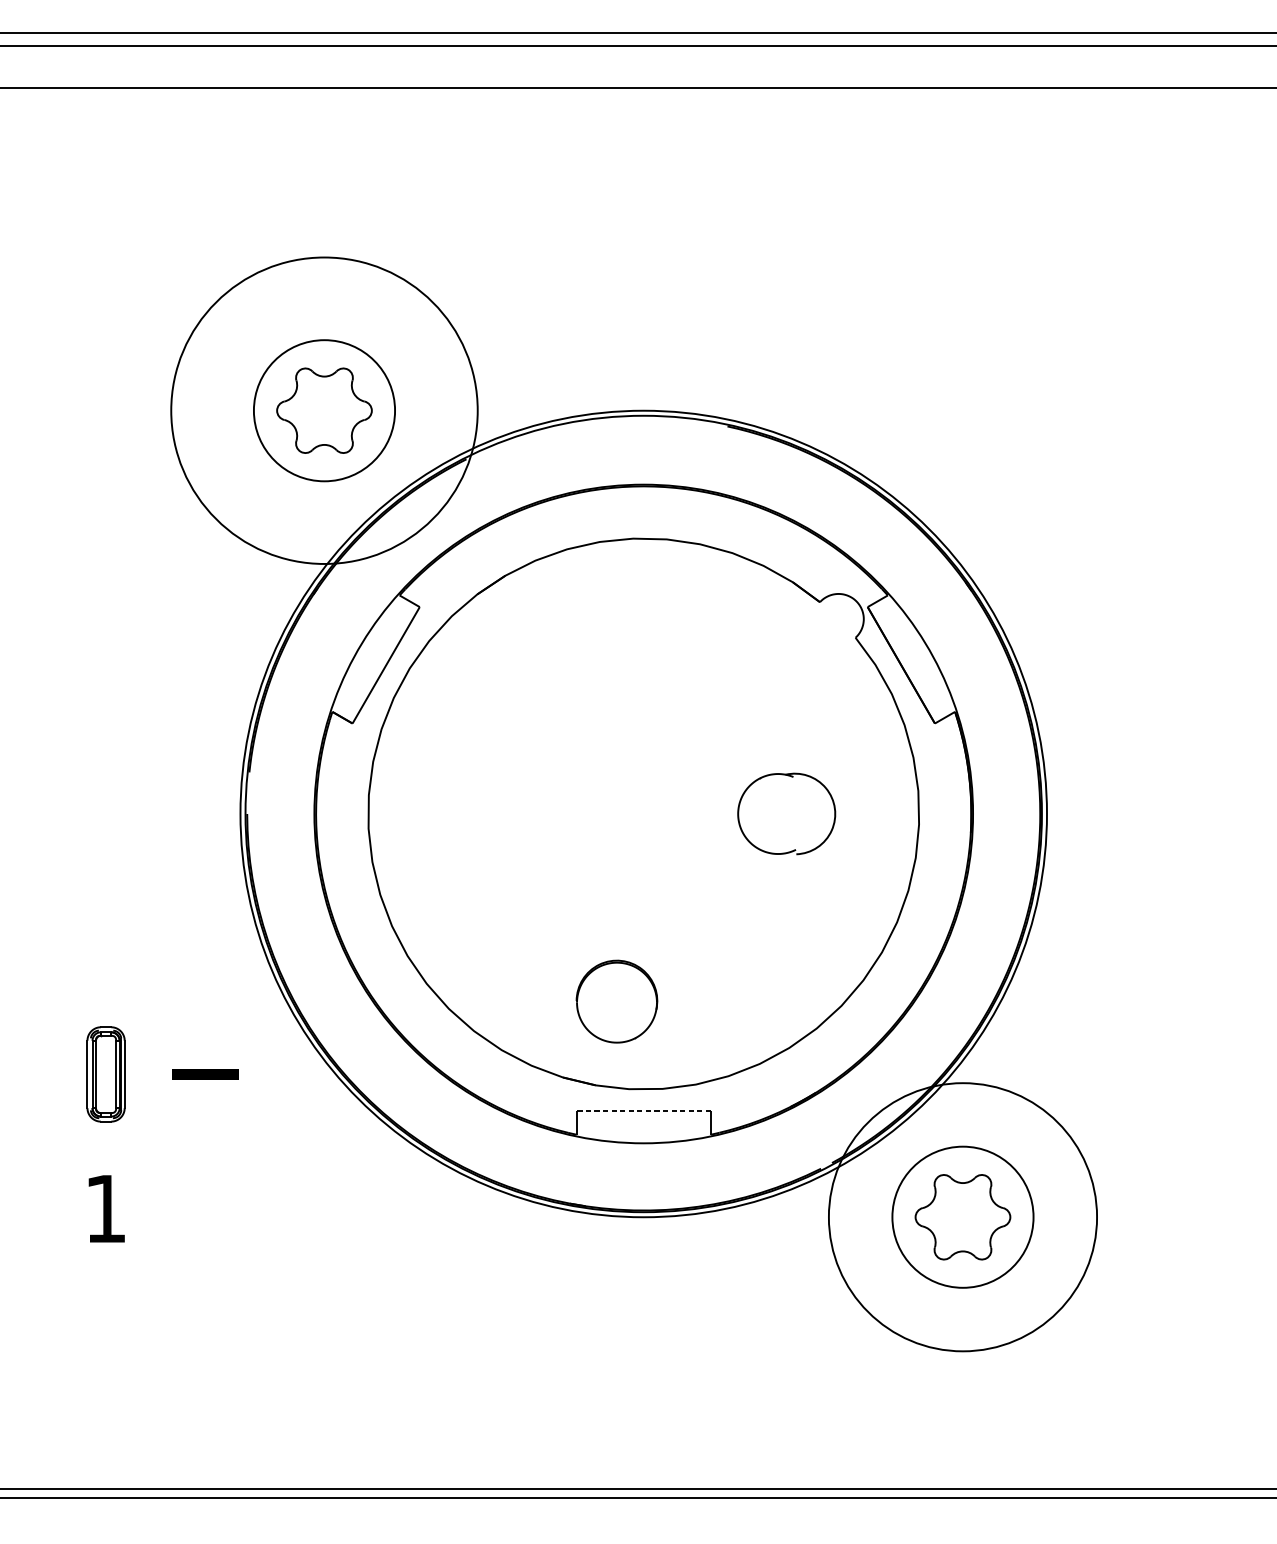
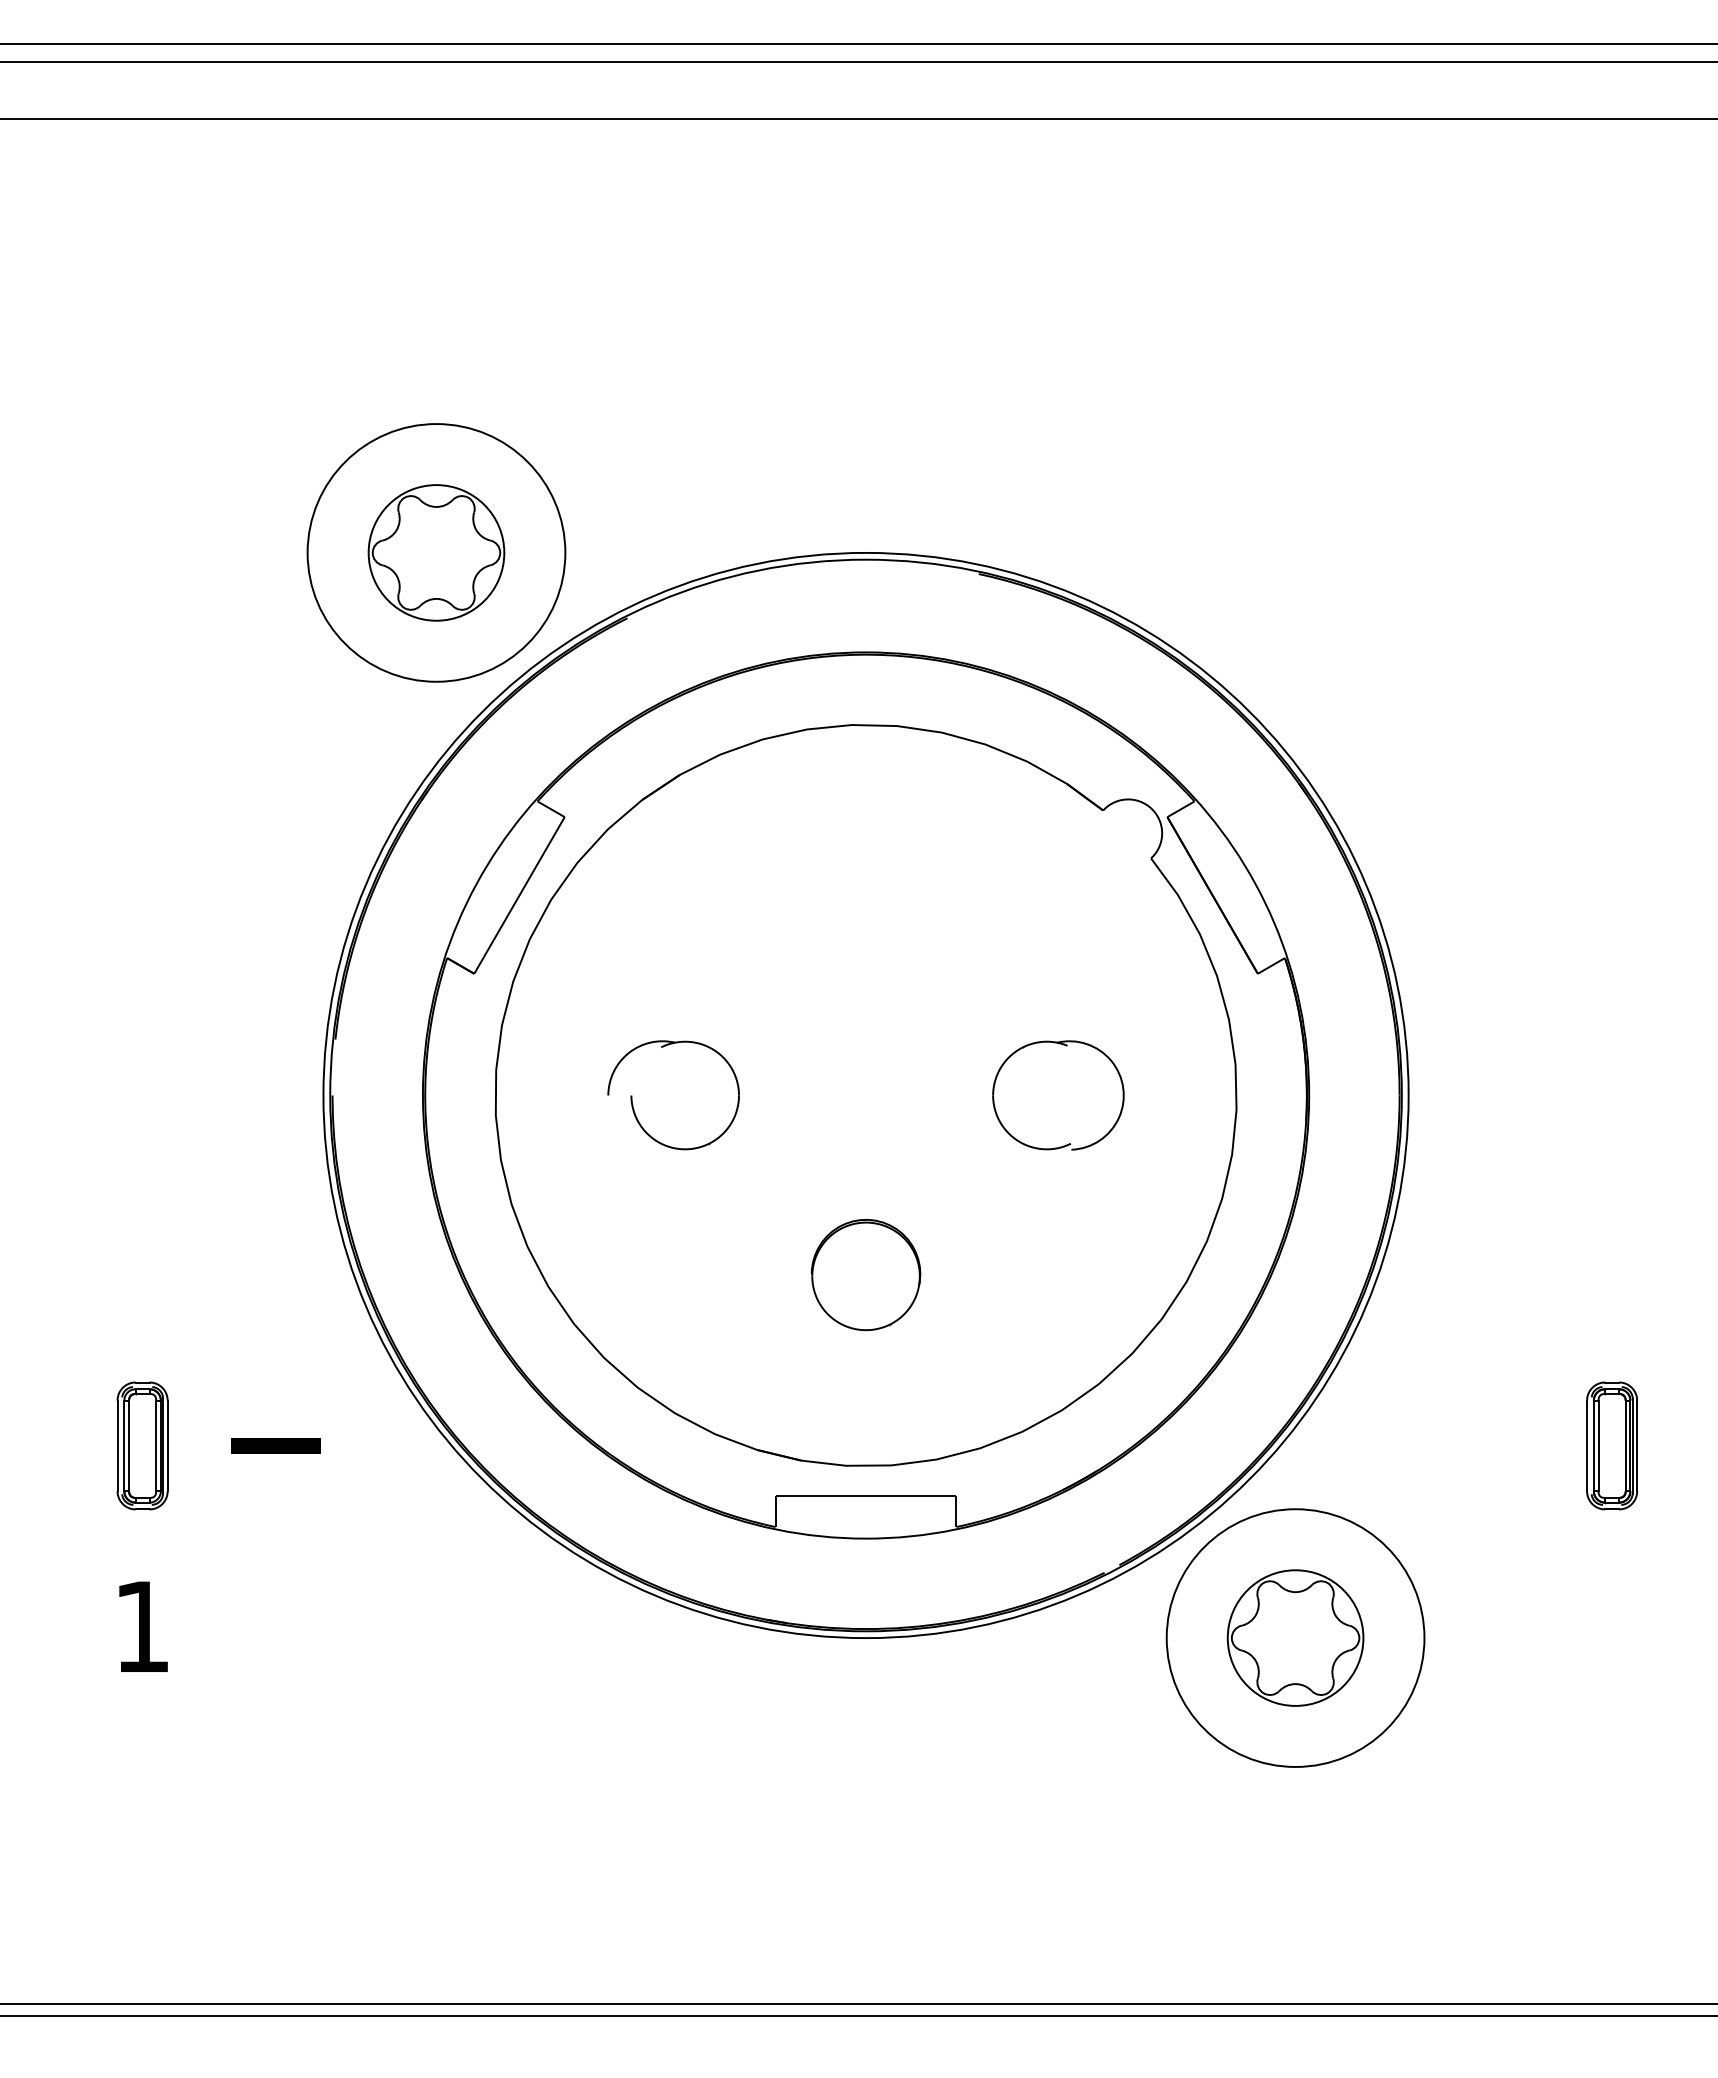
circle: (324, 410) -> (436, 552), size x0.62
circle: (324, 410) -> (436, 552), size x0.71
part: (470, 813) -> (632, 1095), added
part: (616, 1002) -> (865, 1275), moved
part: (1197, 1074) -> (1611, 1445), added
line: (643, 1111) -> (865, 1495), dashed -> solid
circle: (962, 1216) -> (1295, 1637), size x0.71
circle: (962, 1216) -> (1295, 1637), size x0.71

